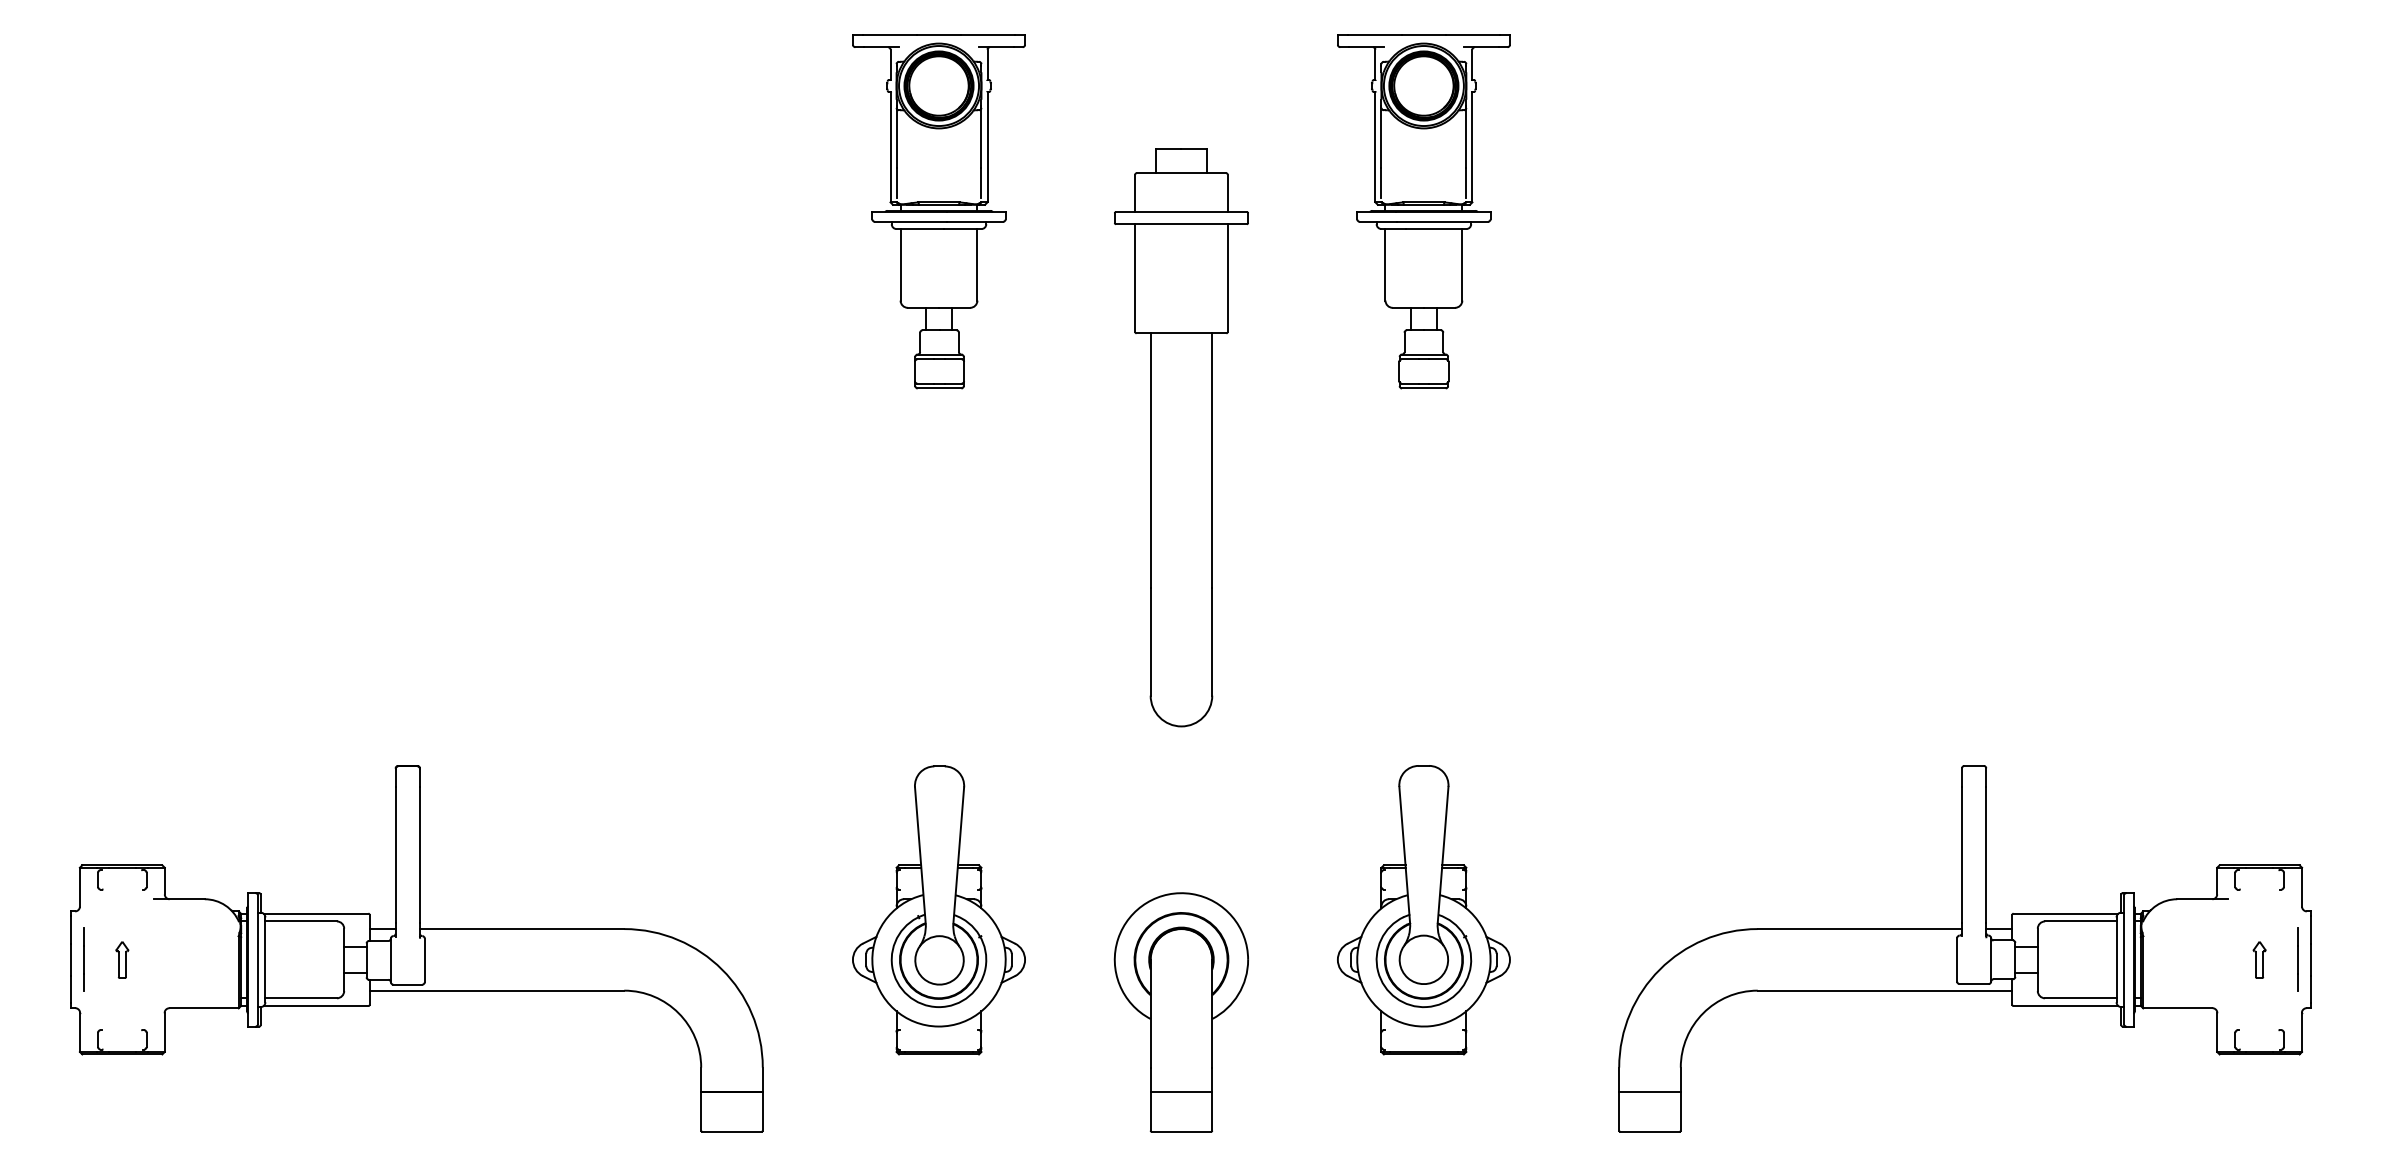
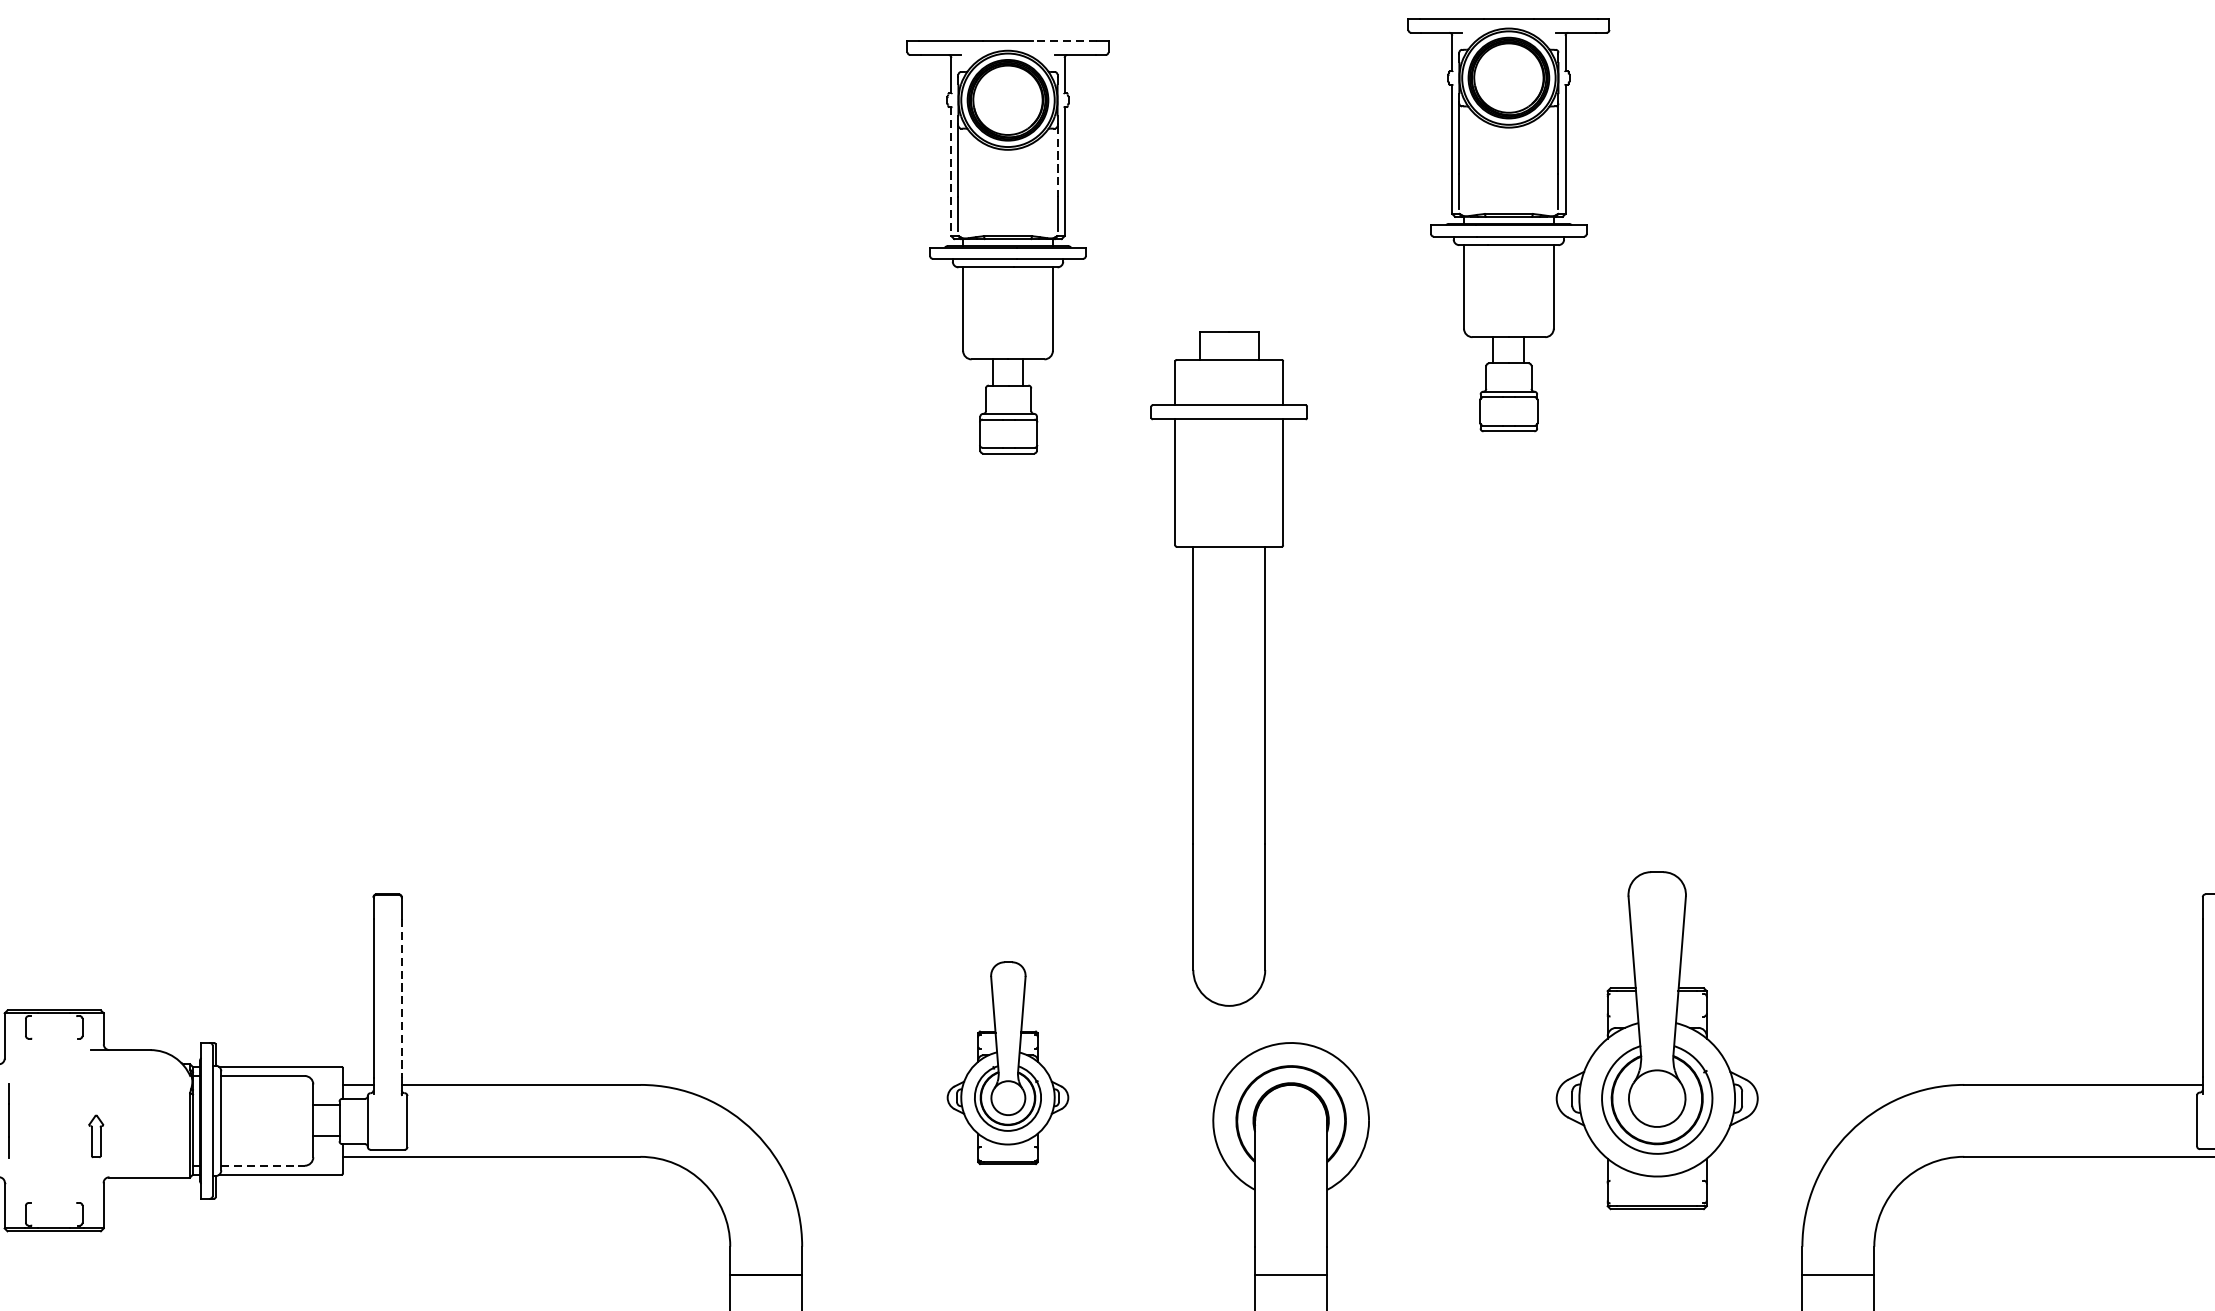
line: (987, 35) -> (1064, 41), solid -> dashed
line: (981, 138) -> (1057, 161), solid -> dashed
line: (890, 147) -> (951, 172), solid -> dashed
part: (1423, 211) -> (1508, 224), moved
part: (1181, 437) -> (1229, 668), moved
line: (419, 855) -> (401, 998), solid -> dashed
part: (938, 910) -> (1007, 1063), size x0.6
part: (1423, 910) -> (1656, 1041), moved
part: (122, 959) -> (96, 1135), moved
line: (301, 998) -> (263, 1165), solid -> dashed

